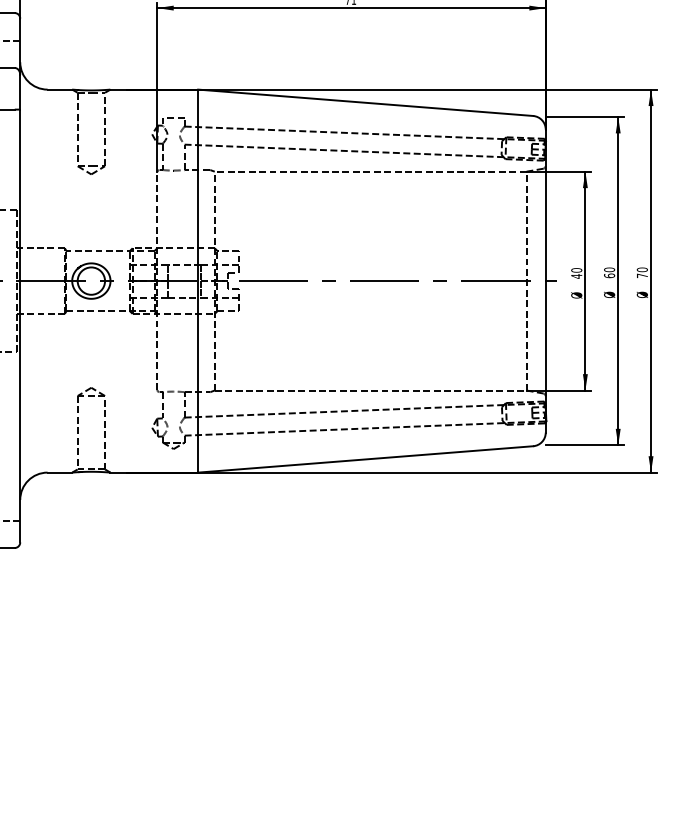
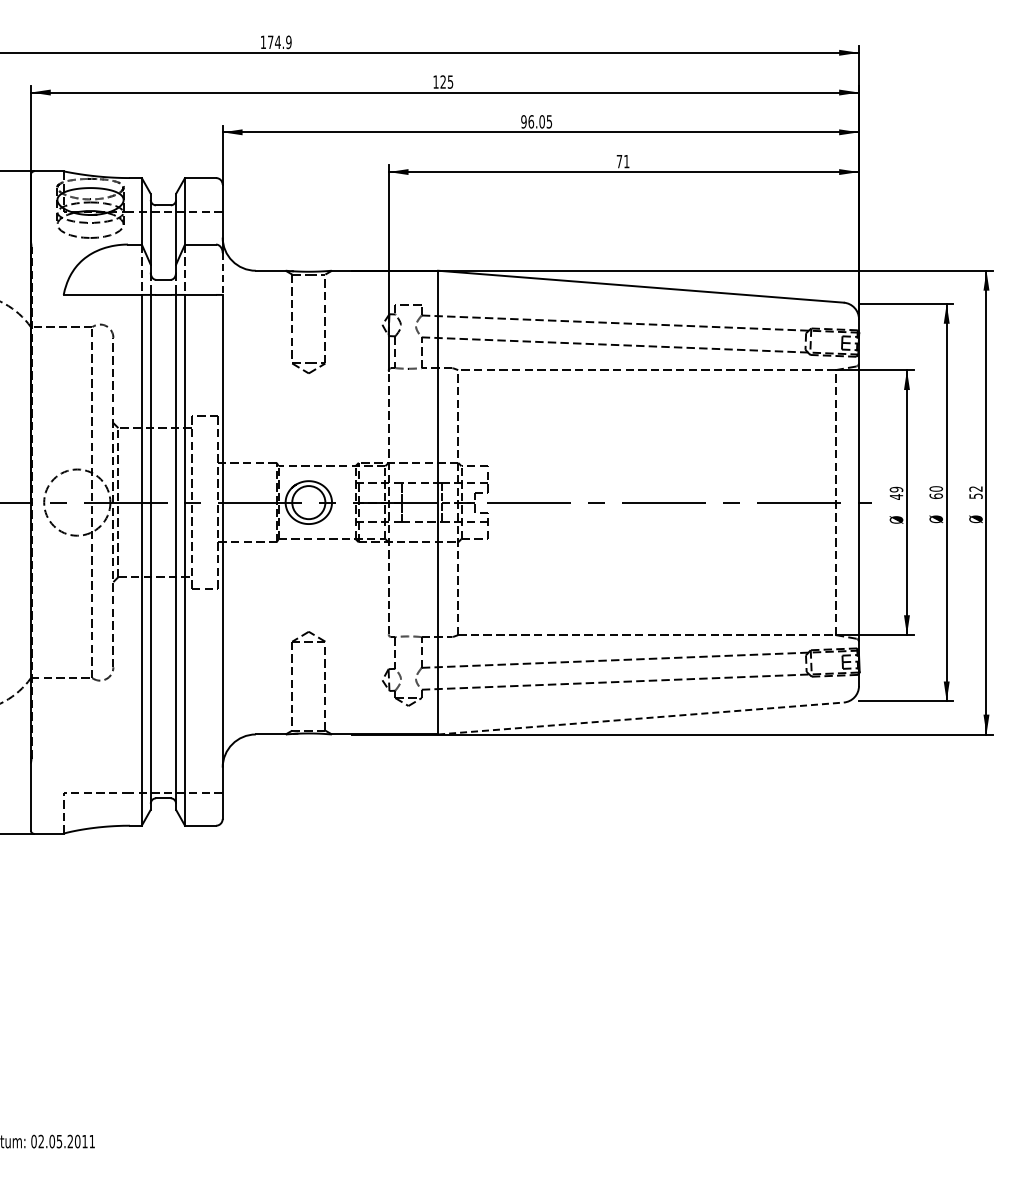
line: (20, 92) -> (222, 274), solid -> dashed
text: (576, 270) -> (896, 489), 40 -> 49
text: (641, 272) -> (975, 492), 70 -> 52
line: (366, 459) -> (641, 718), solid -> dashed

